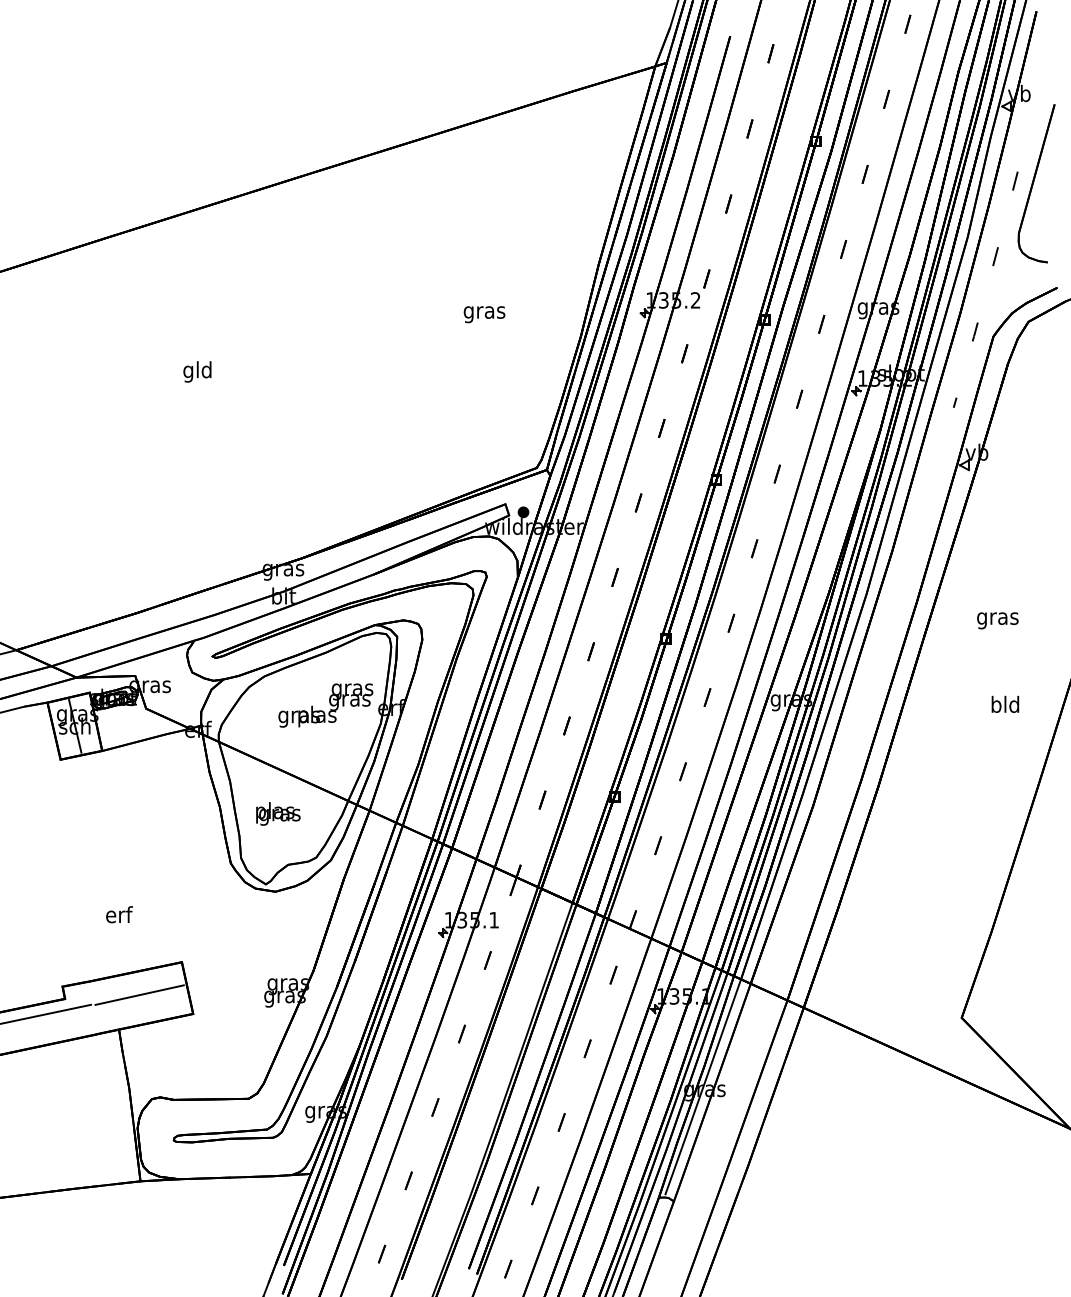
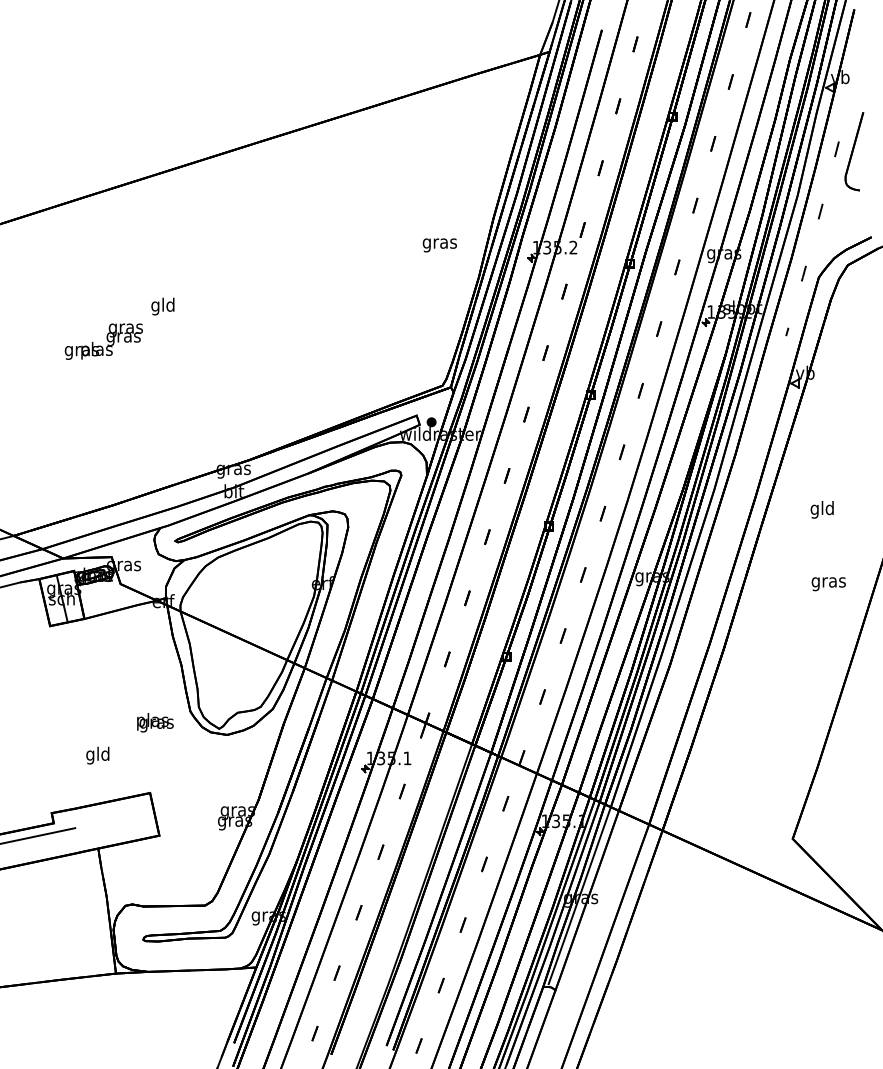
part: (1036, 183) -> (854, 151), size x0.6
text: (484, 314) -> (439, 245), moved
text: (997, 618) -> (822, 509), gras -> gld
text: (325, 705) -> (103, 341), moved
text: (1005, 706) -> (828, 582), bld -> gras
text: (278, 813) -> (155, 722), moved
text: (118, 916) -> (97, 755), erf -> gld
line: (139, 994) -> (115, 819), removed

